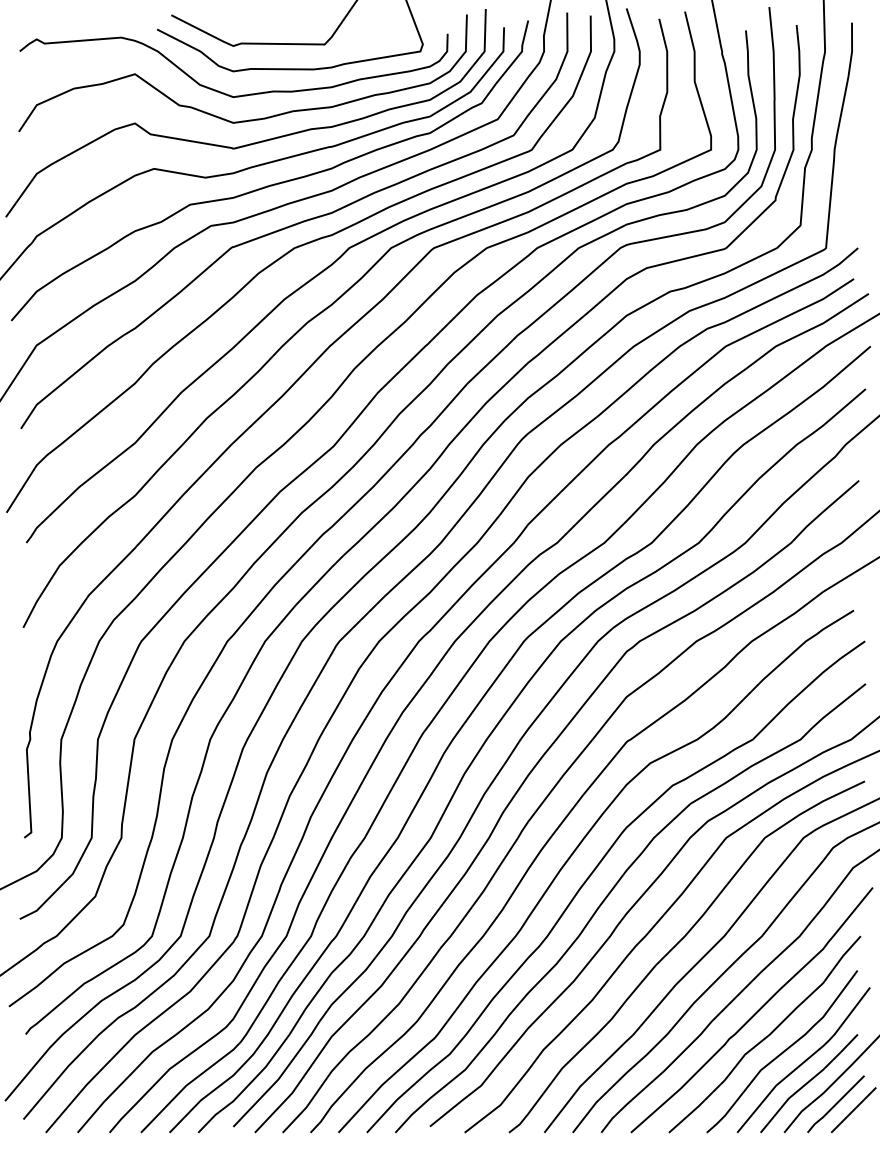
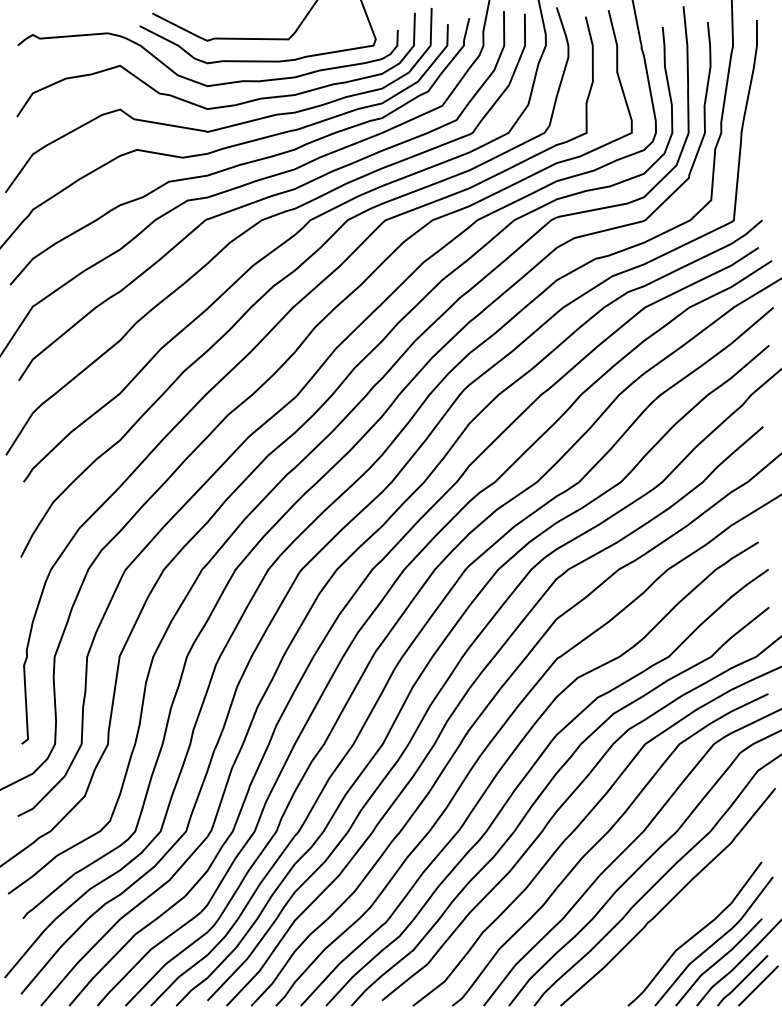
curve: (765, 1036) -> (680, 920), removed

